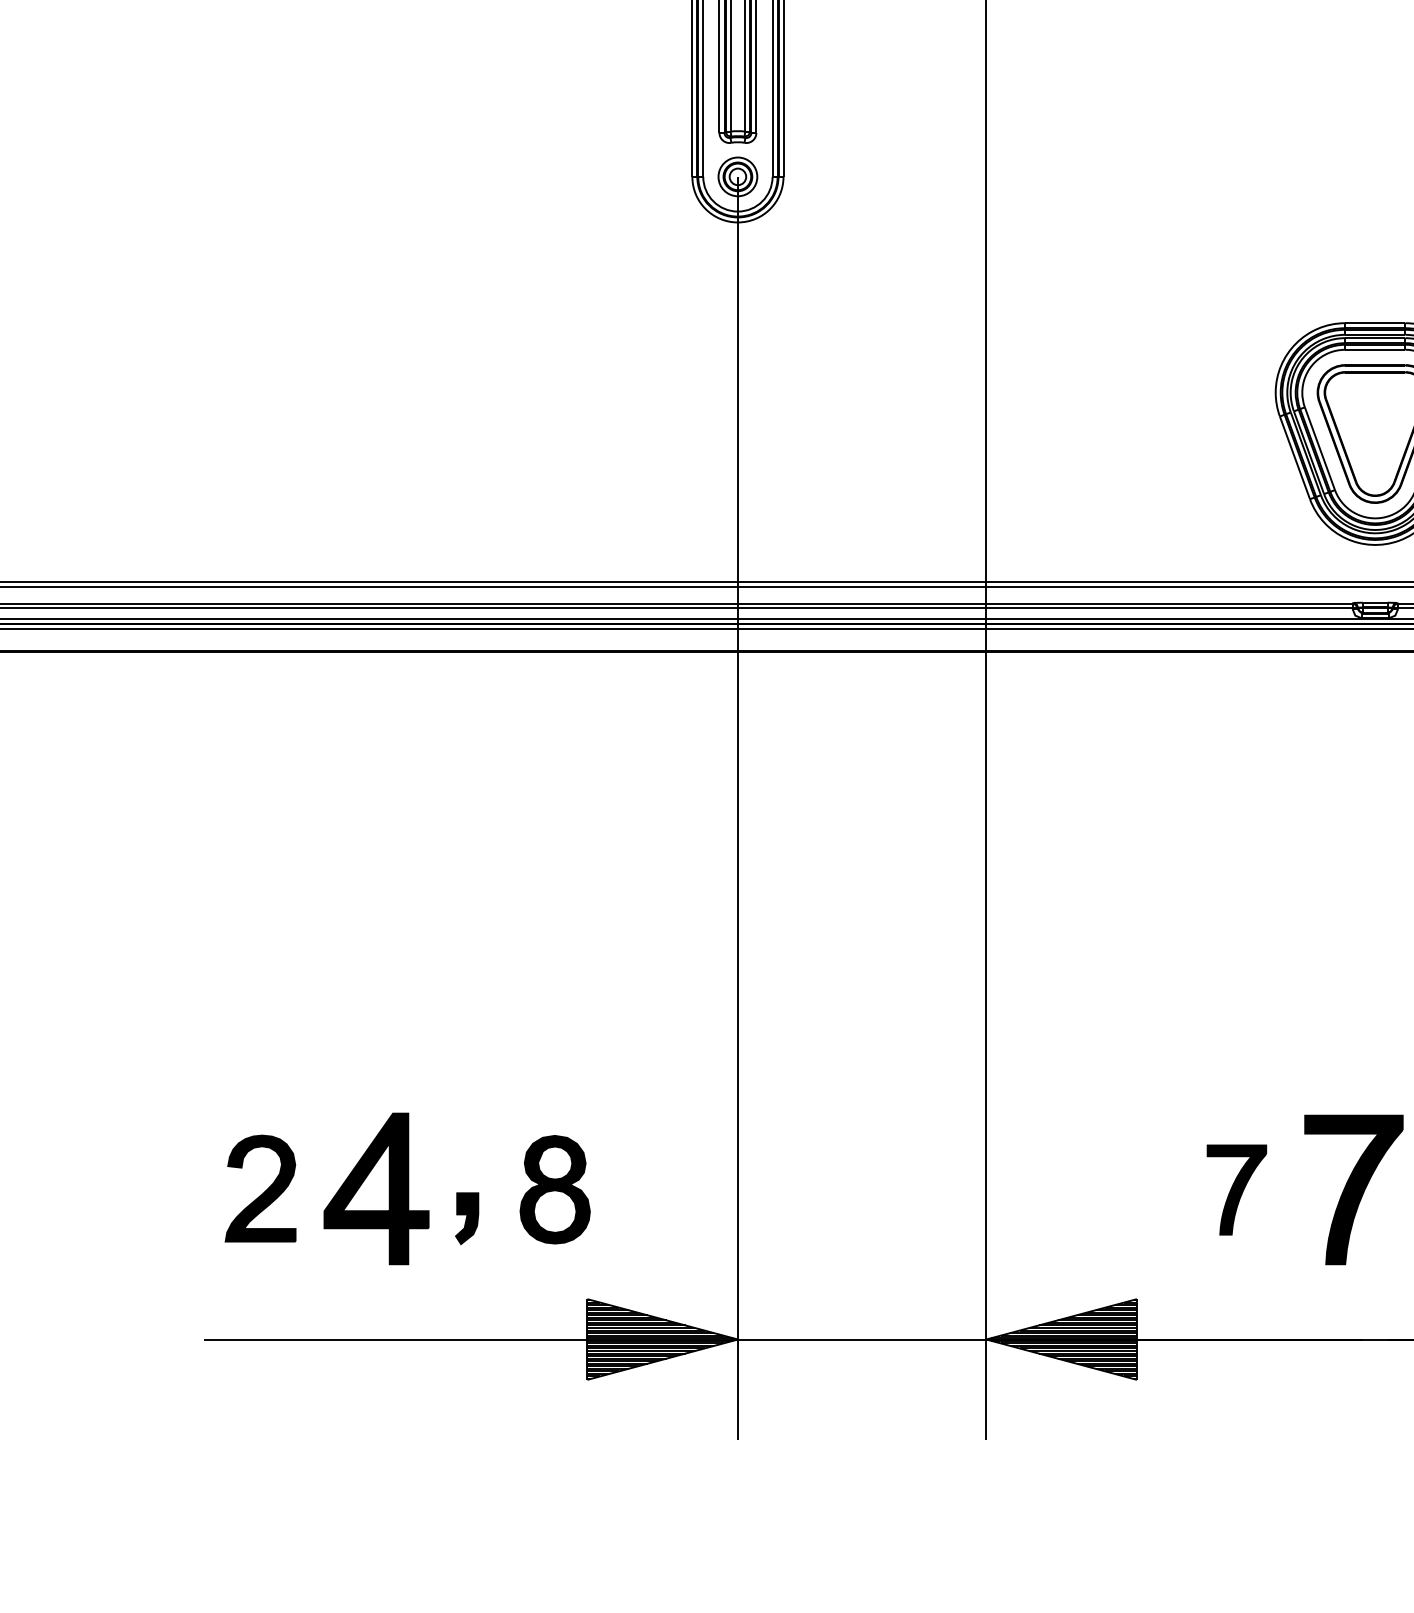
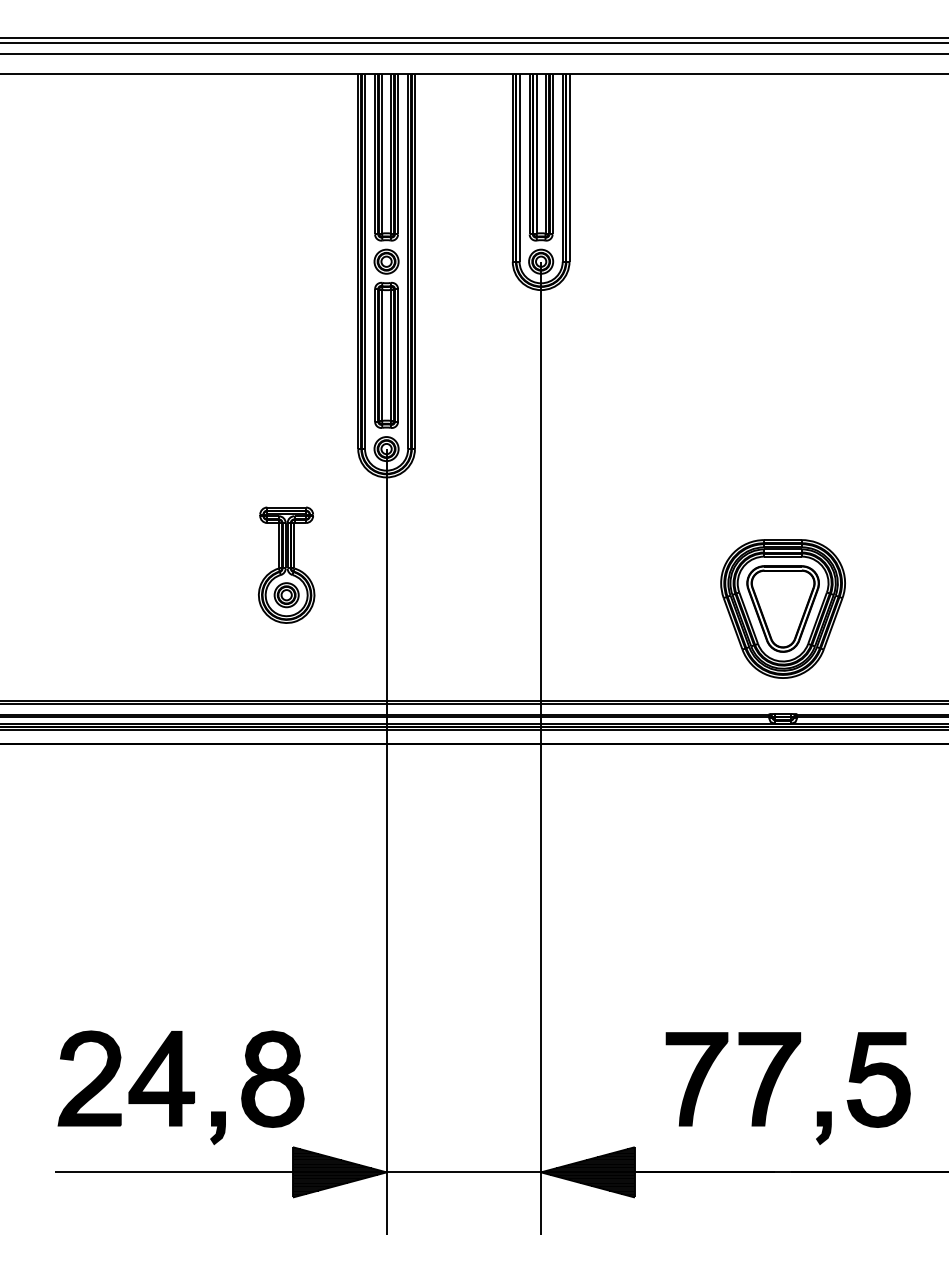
part: (577, 362) -> (286, 564), added
part: (260, 1188) -> (89, 1078), size x1.43
part: (554, 1188) -> (272, 1078), size x1.43
part: (1236, 1190) -> (696, 1079), size x1.67
part: (466, 1219) -> (217, 1128), moved

